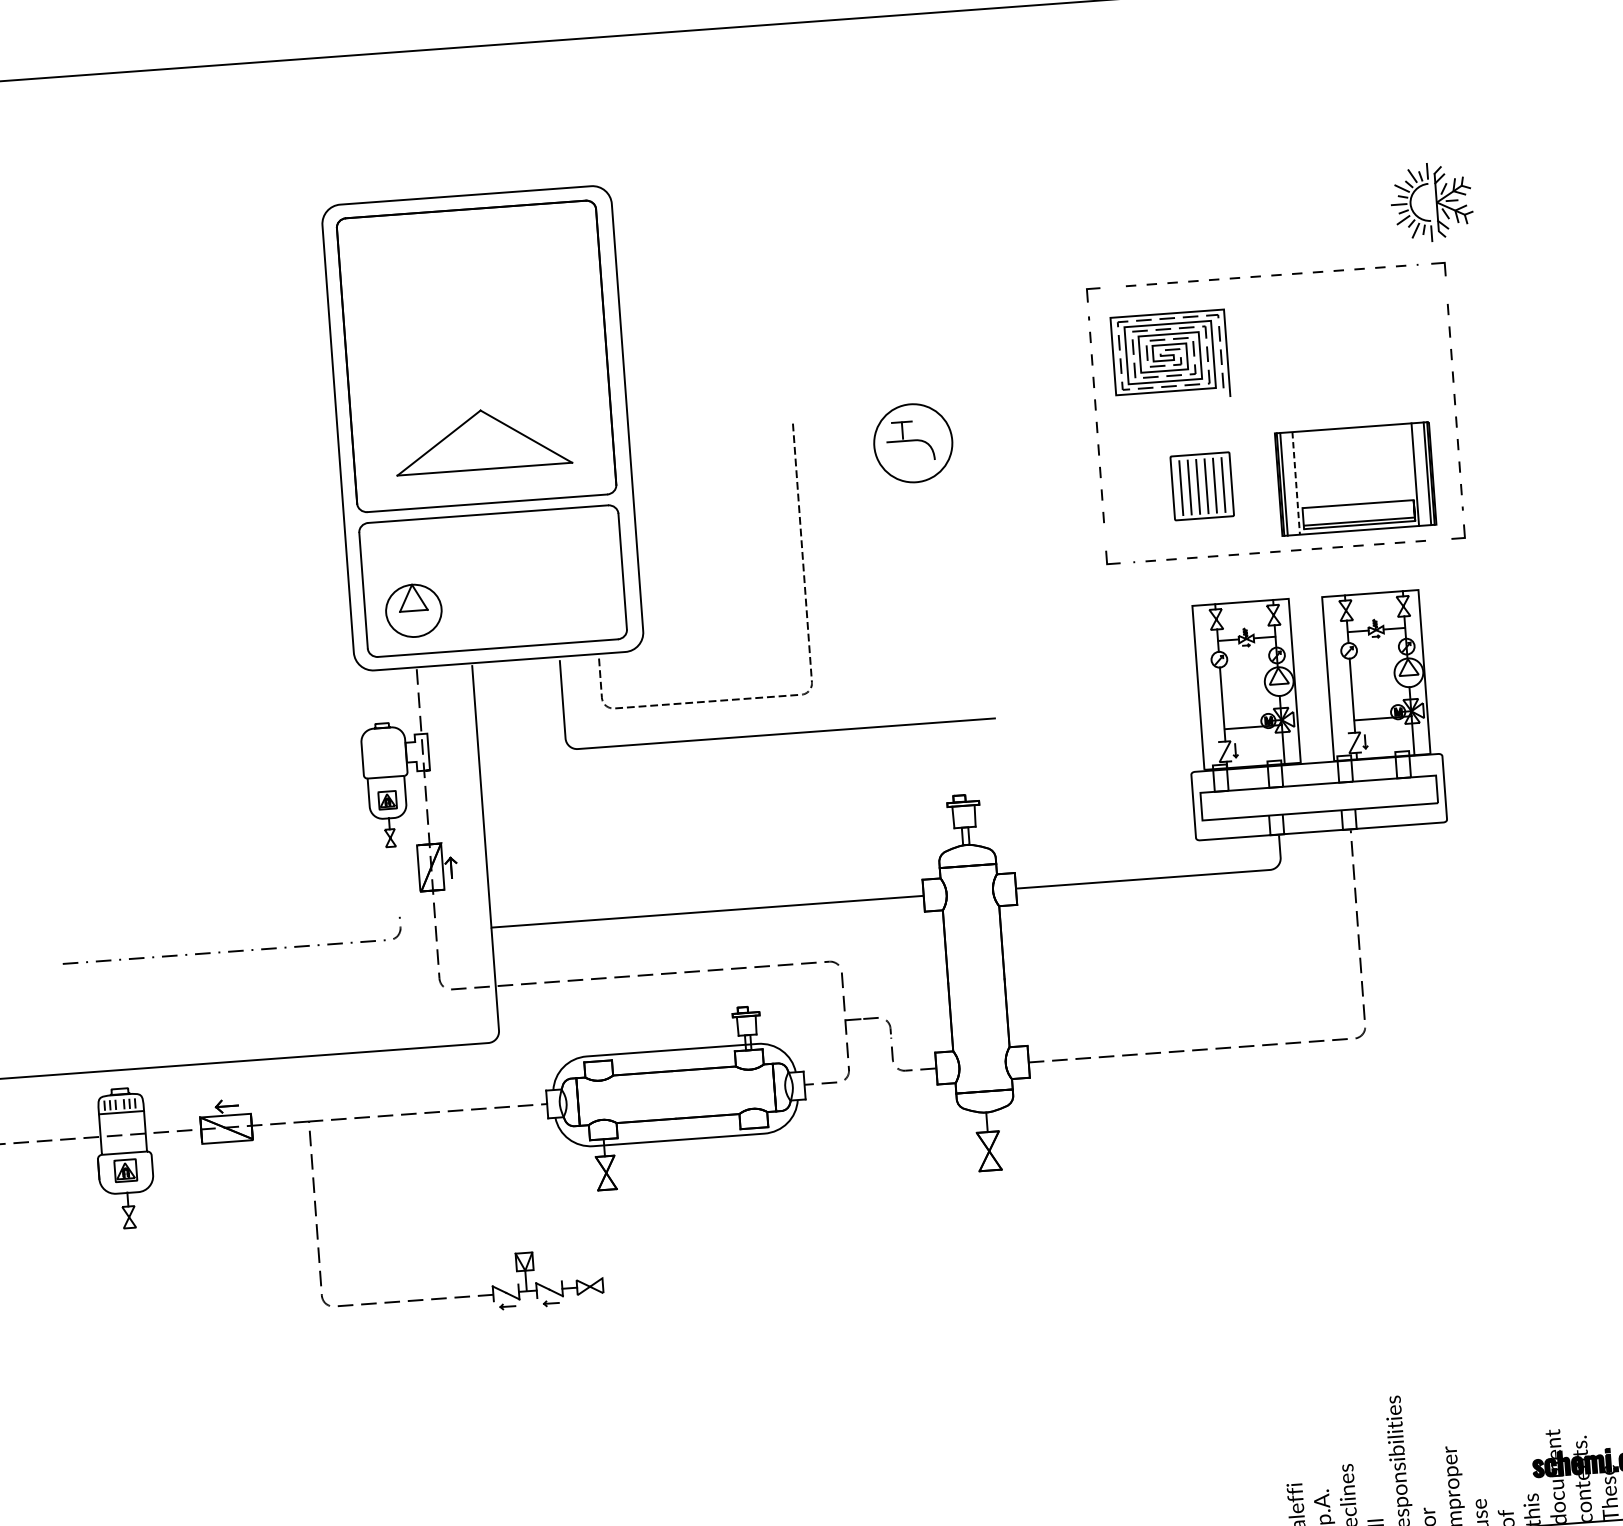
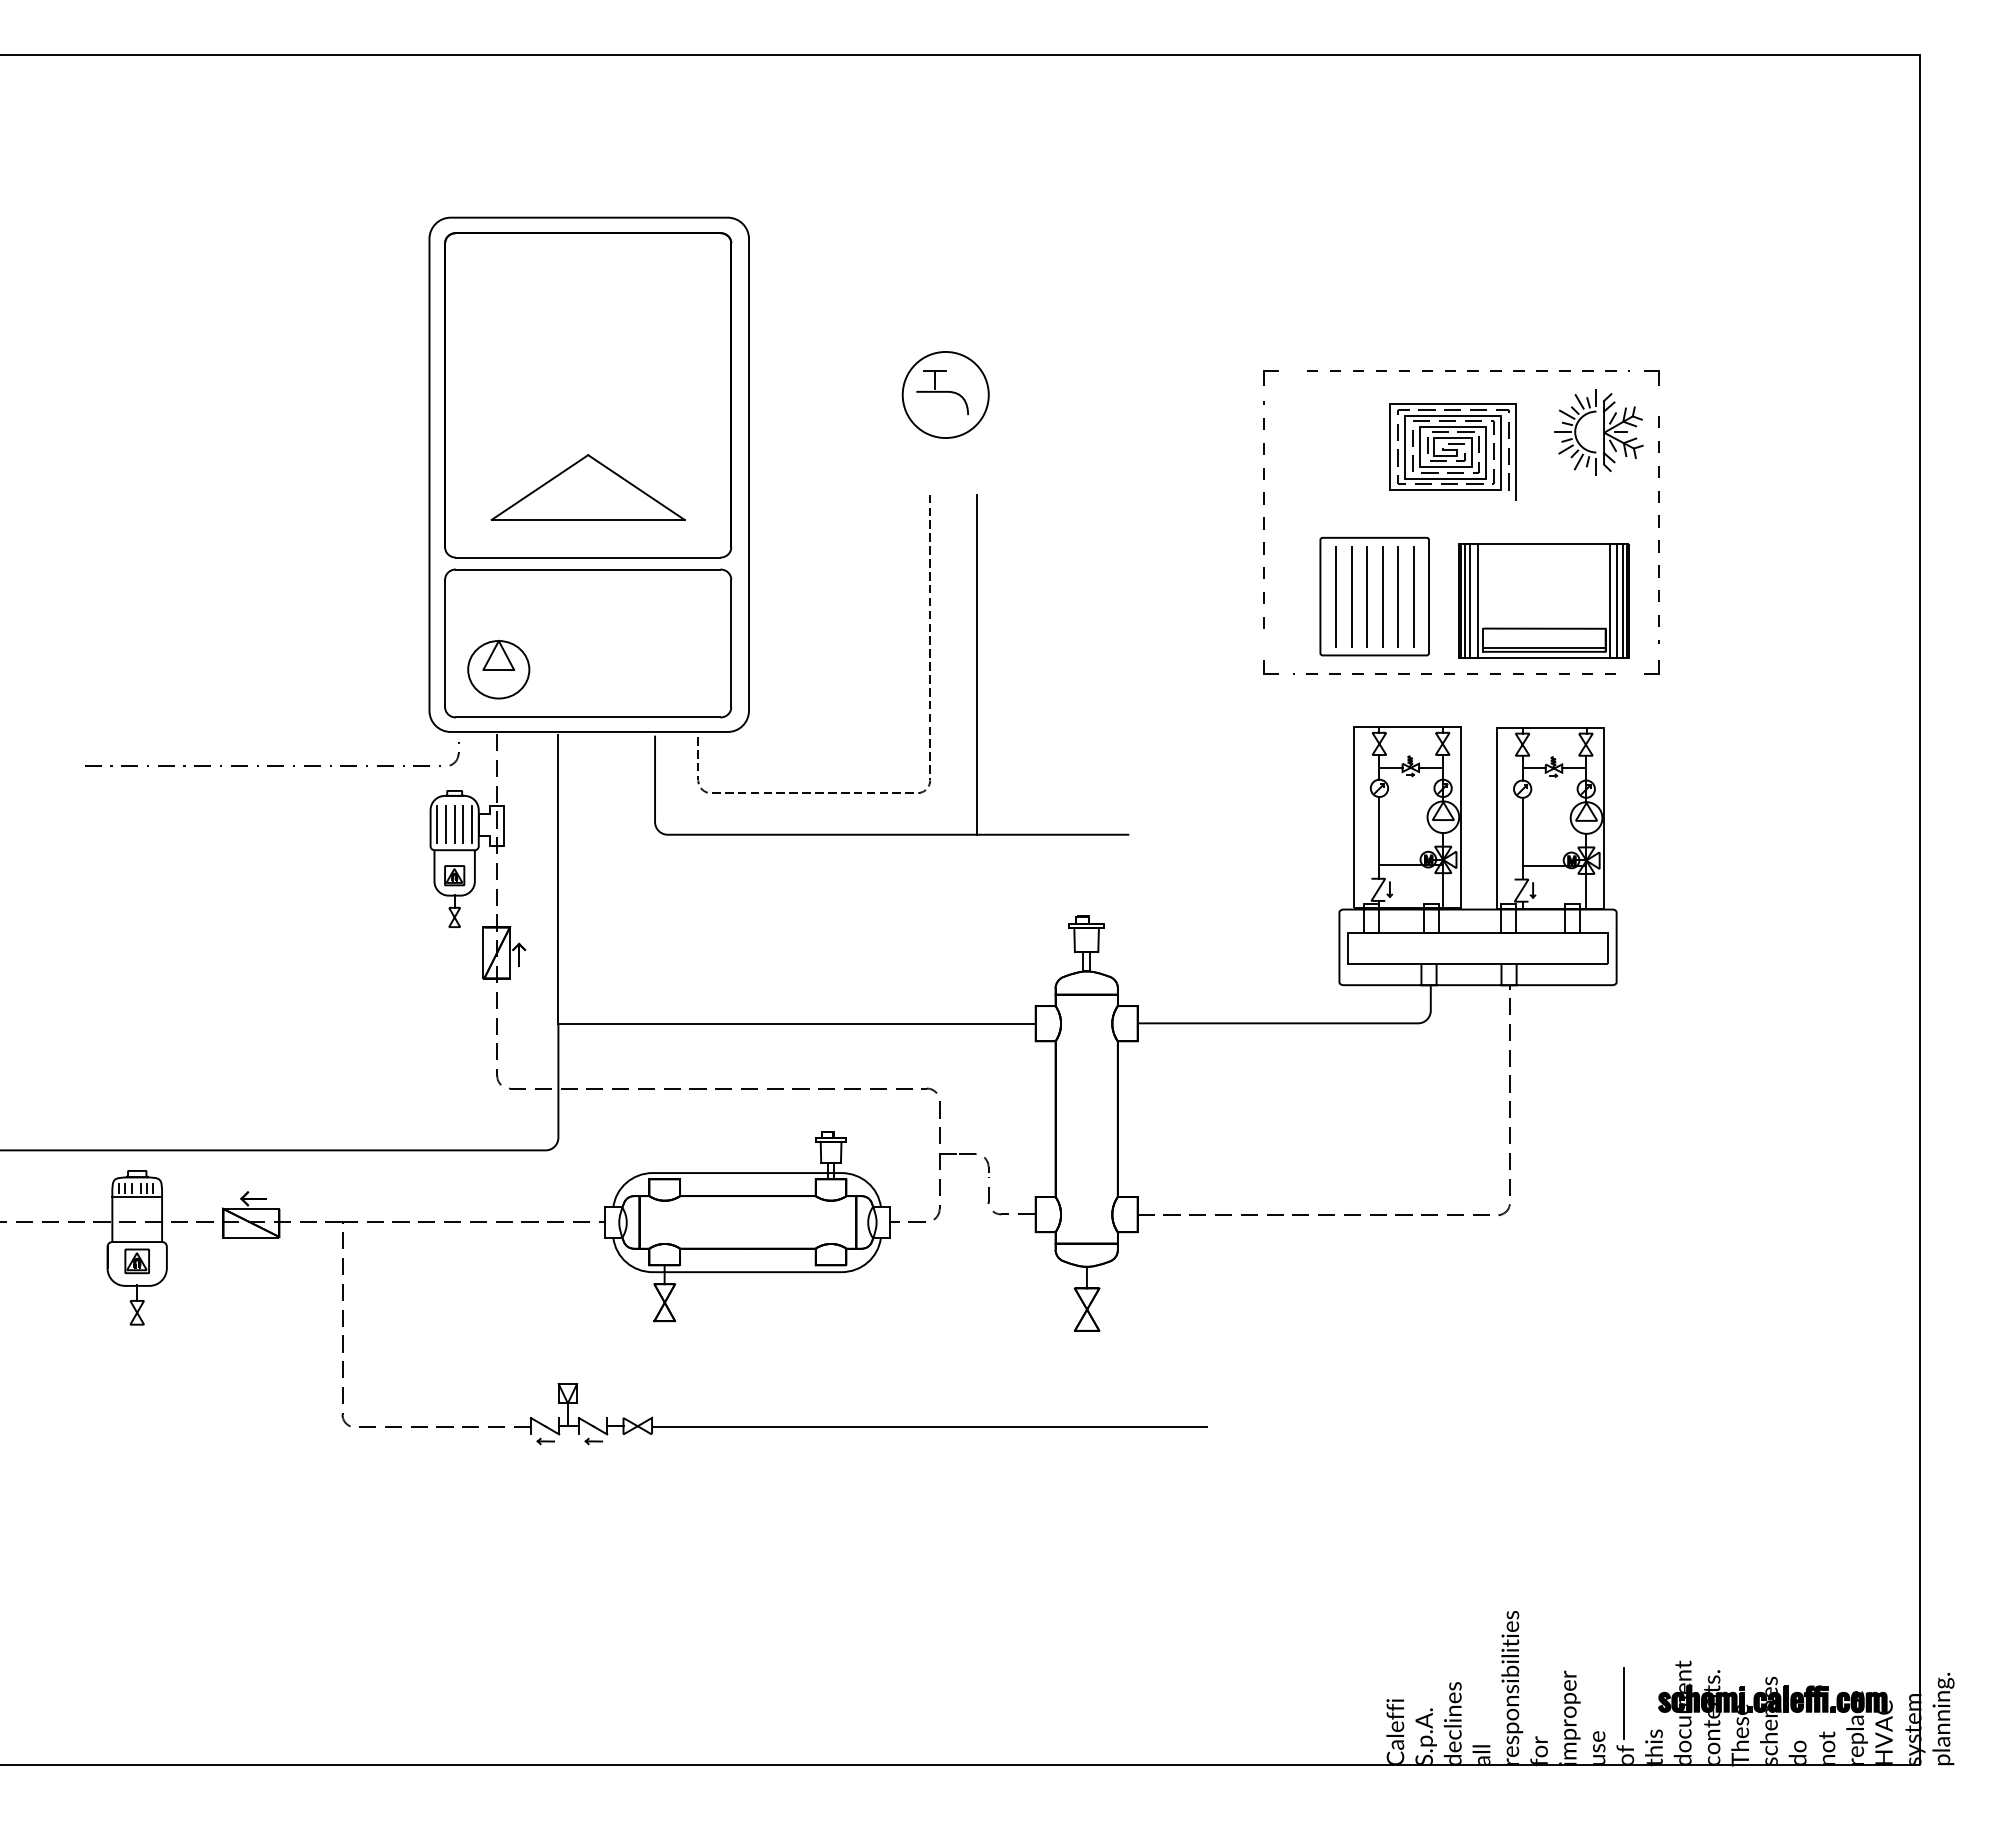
part: (1431, 202) -> (1598, 432), moved
part: (1169, 356) -> (1452, 451), moved
part: (913, 442) -> (945, 394), moved
line: (1422, 473) -> (1617, 600), added
line: (1289, 483) -> (1470, 600), added
line: (1296, 483) -> (1478, 601), dashed -> solid
part: (1202, 486) -> (1374, 596), size x1.67
line: (847, 574) -> (977, 664), added
line: (400, 752) -> (472, 824), added
line: (384, 753) -> (454, 824), added
line: (392, 753) -> (463, 824), added
line: (376, 754) -> (446, 824), added
line: (368, 755) -> (437, 824), added
curve: (232, 950) -> (272, 765), moved
line: (854, 1268) -> (929, 1427), added
line: (1501, 1472) -> (1623, 1703), added

